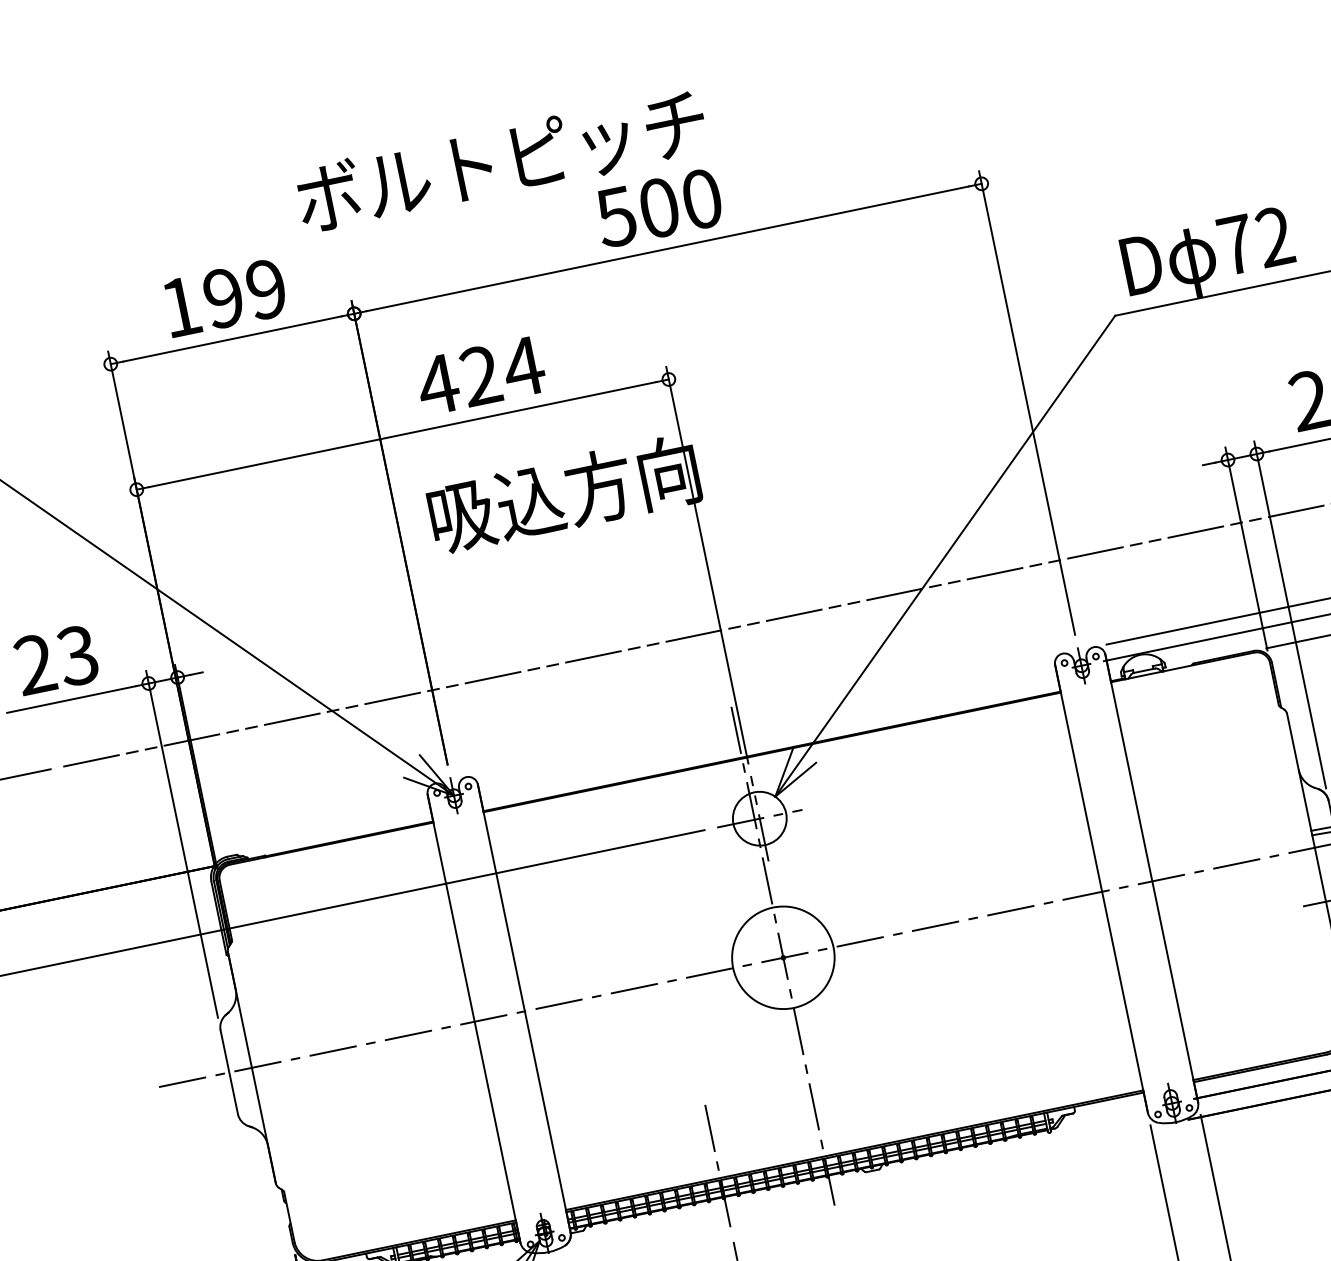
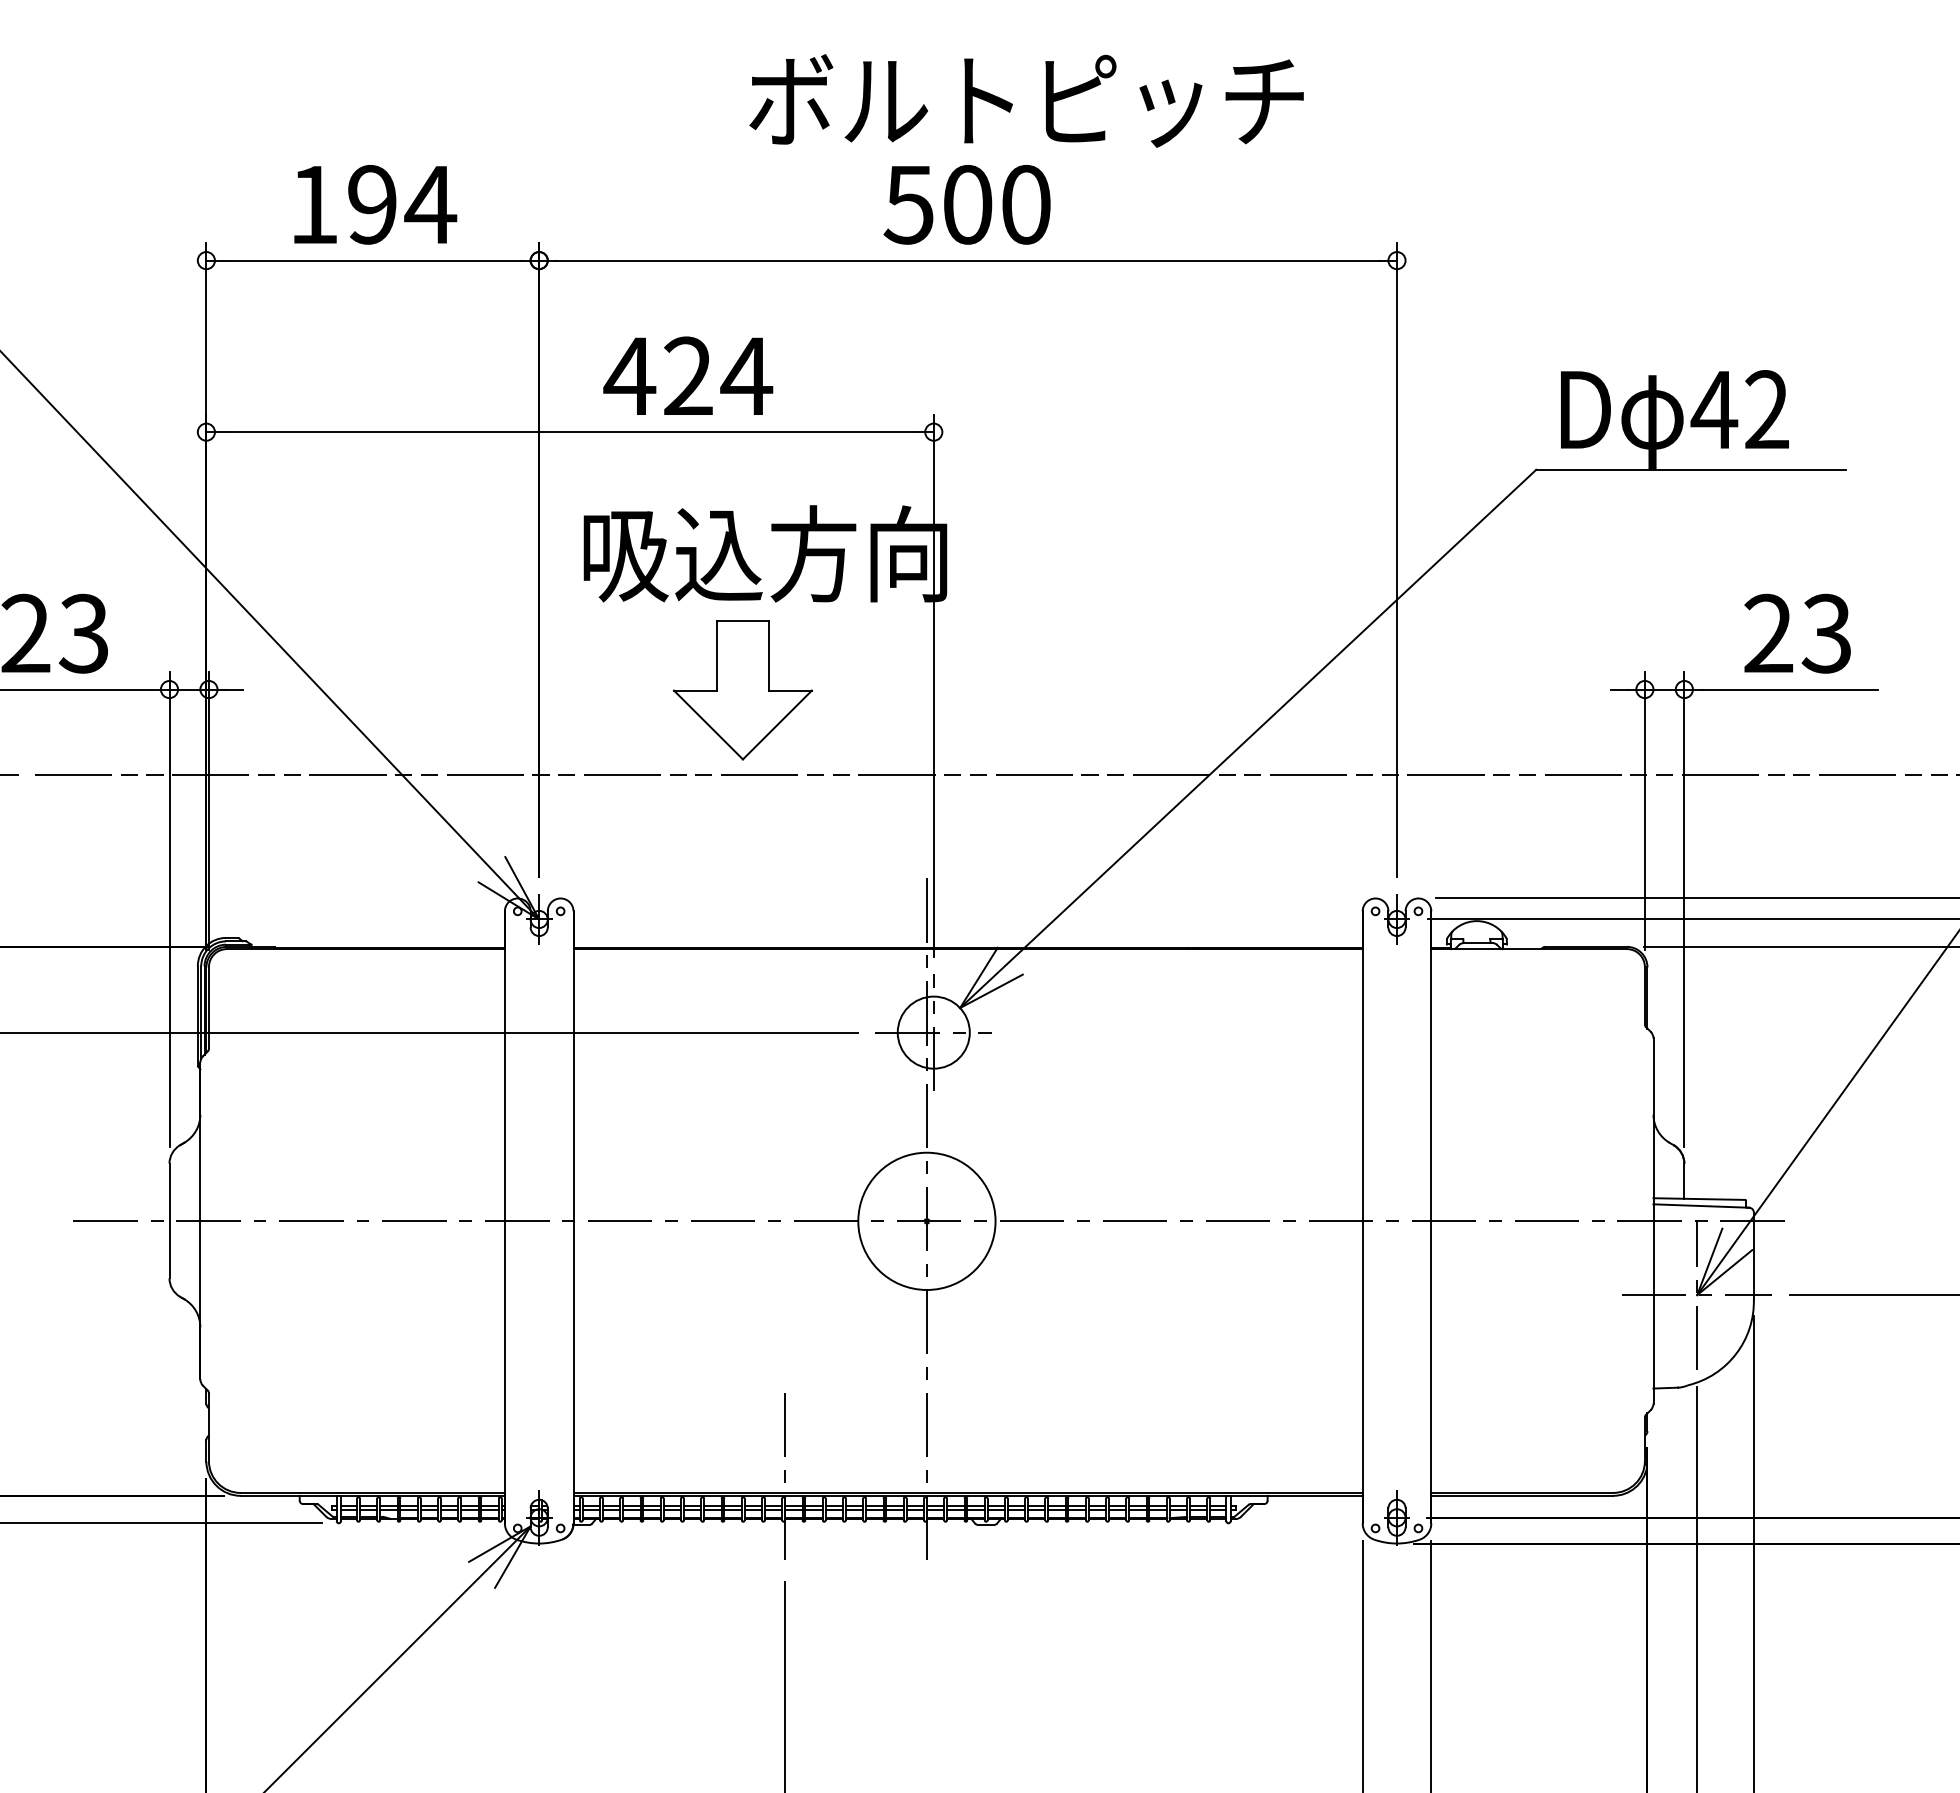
text: (501, 161) -> (1026, 100), moved
text: (1236, 244) -> (1714, 409), 72 -> 42
text: (266, 289) -> (430, 204), 199 -> 194
part: (568, 597) -> (742, 690), added

